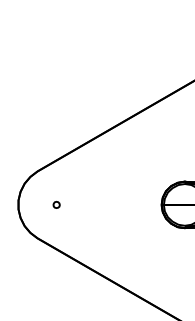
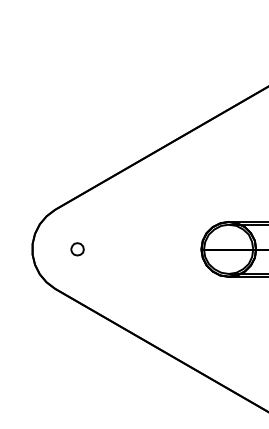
part: (56, 205) -> (77, 249), size x1.67

